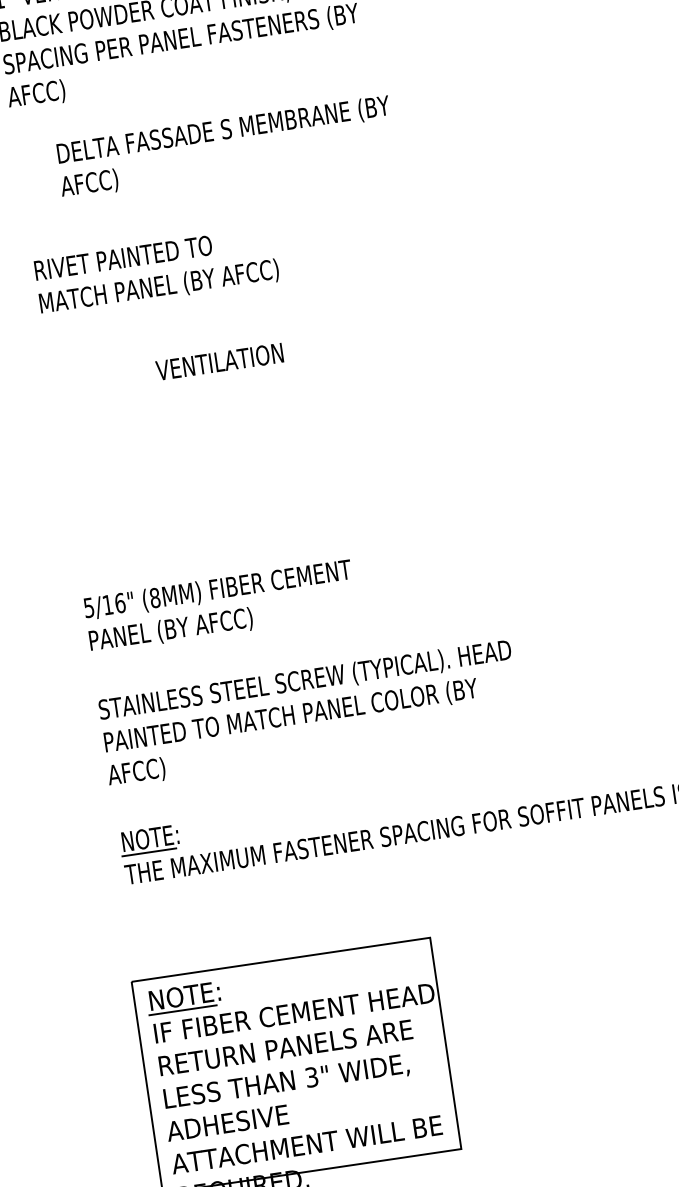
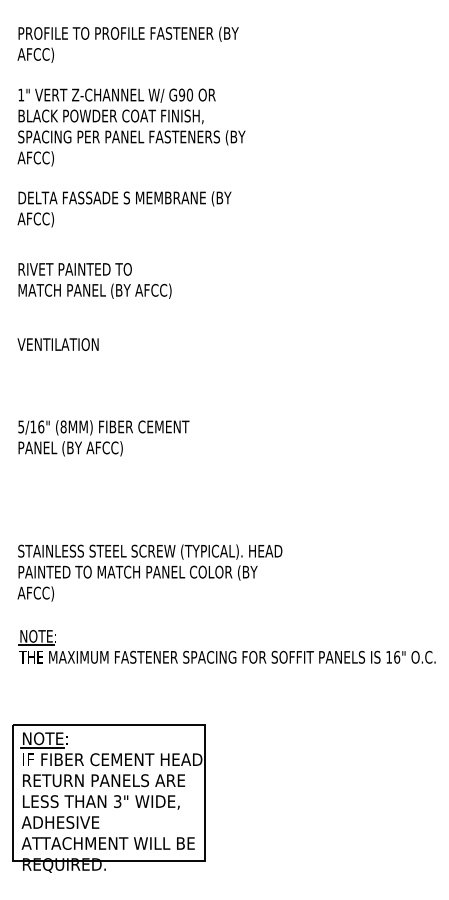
text: (225, 147) -> (124, 209), moved
text: (218, 361) -> (57, 344), moved
text: (219, 606) -> (103, 438), moved

